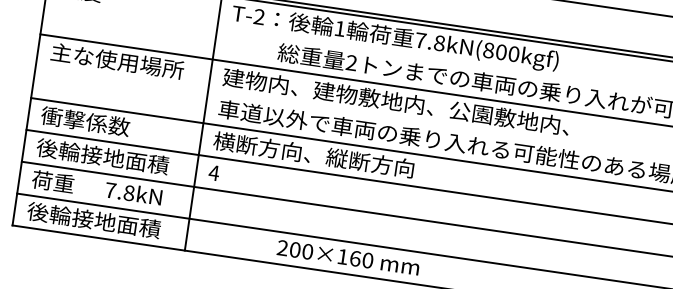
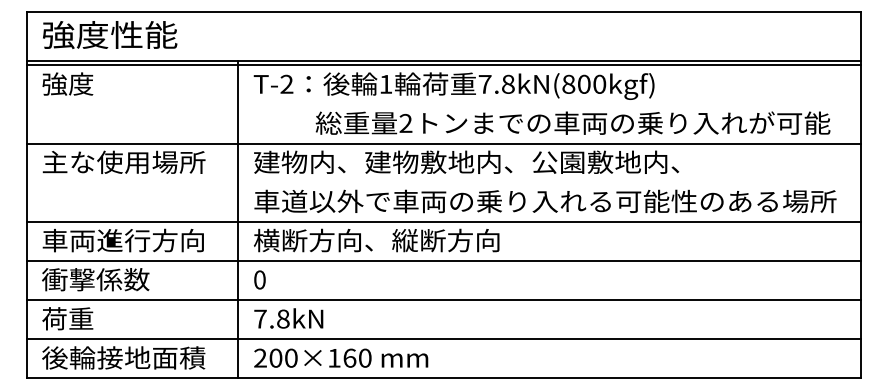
text: (106, 124) -> (122, 240), 衝撃係数 -> 車両進行方向
text: (103, 156) -> (123, 279), 後輪接地面積 -> 衝撃係数
text: (213, 172) -> (259, 279), 4 -> 0
text: (133, 193) -> (288, 318), moved
text: (348, 257) -> (341, 357), moved

